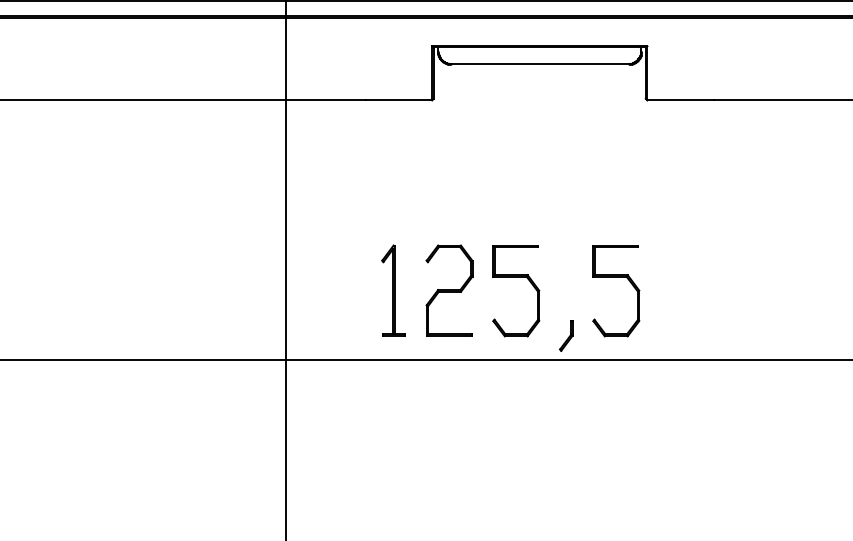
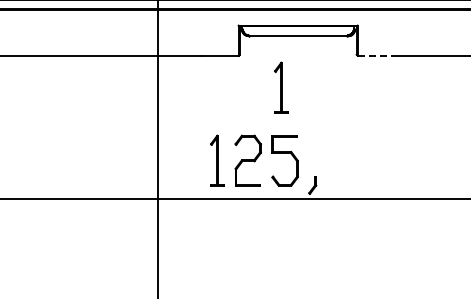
line: (681, 100) -> (376, 55), solid -> dashed
part: (509, 158) -> (281, 87), added
part: (616, 277) -> (340, 153), removed

